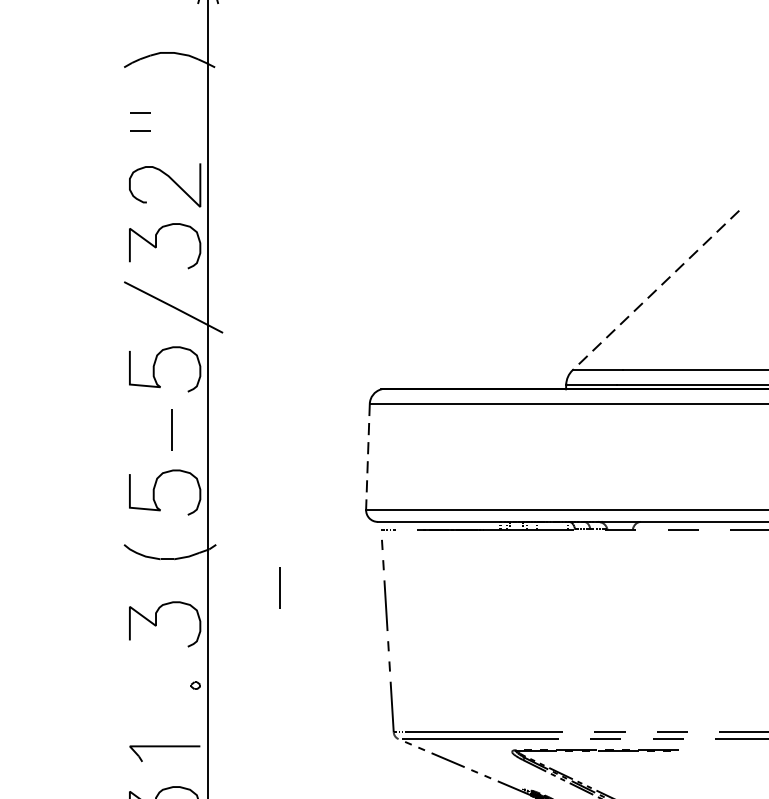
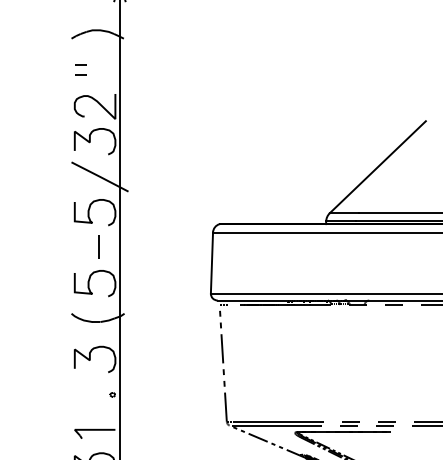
line: (655, 291) -> (377, 167), dashed -> solid
line: (367, 457) -> (211, 263), dashed -> solid
line: (278, 586) -> (160, 337), removed

